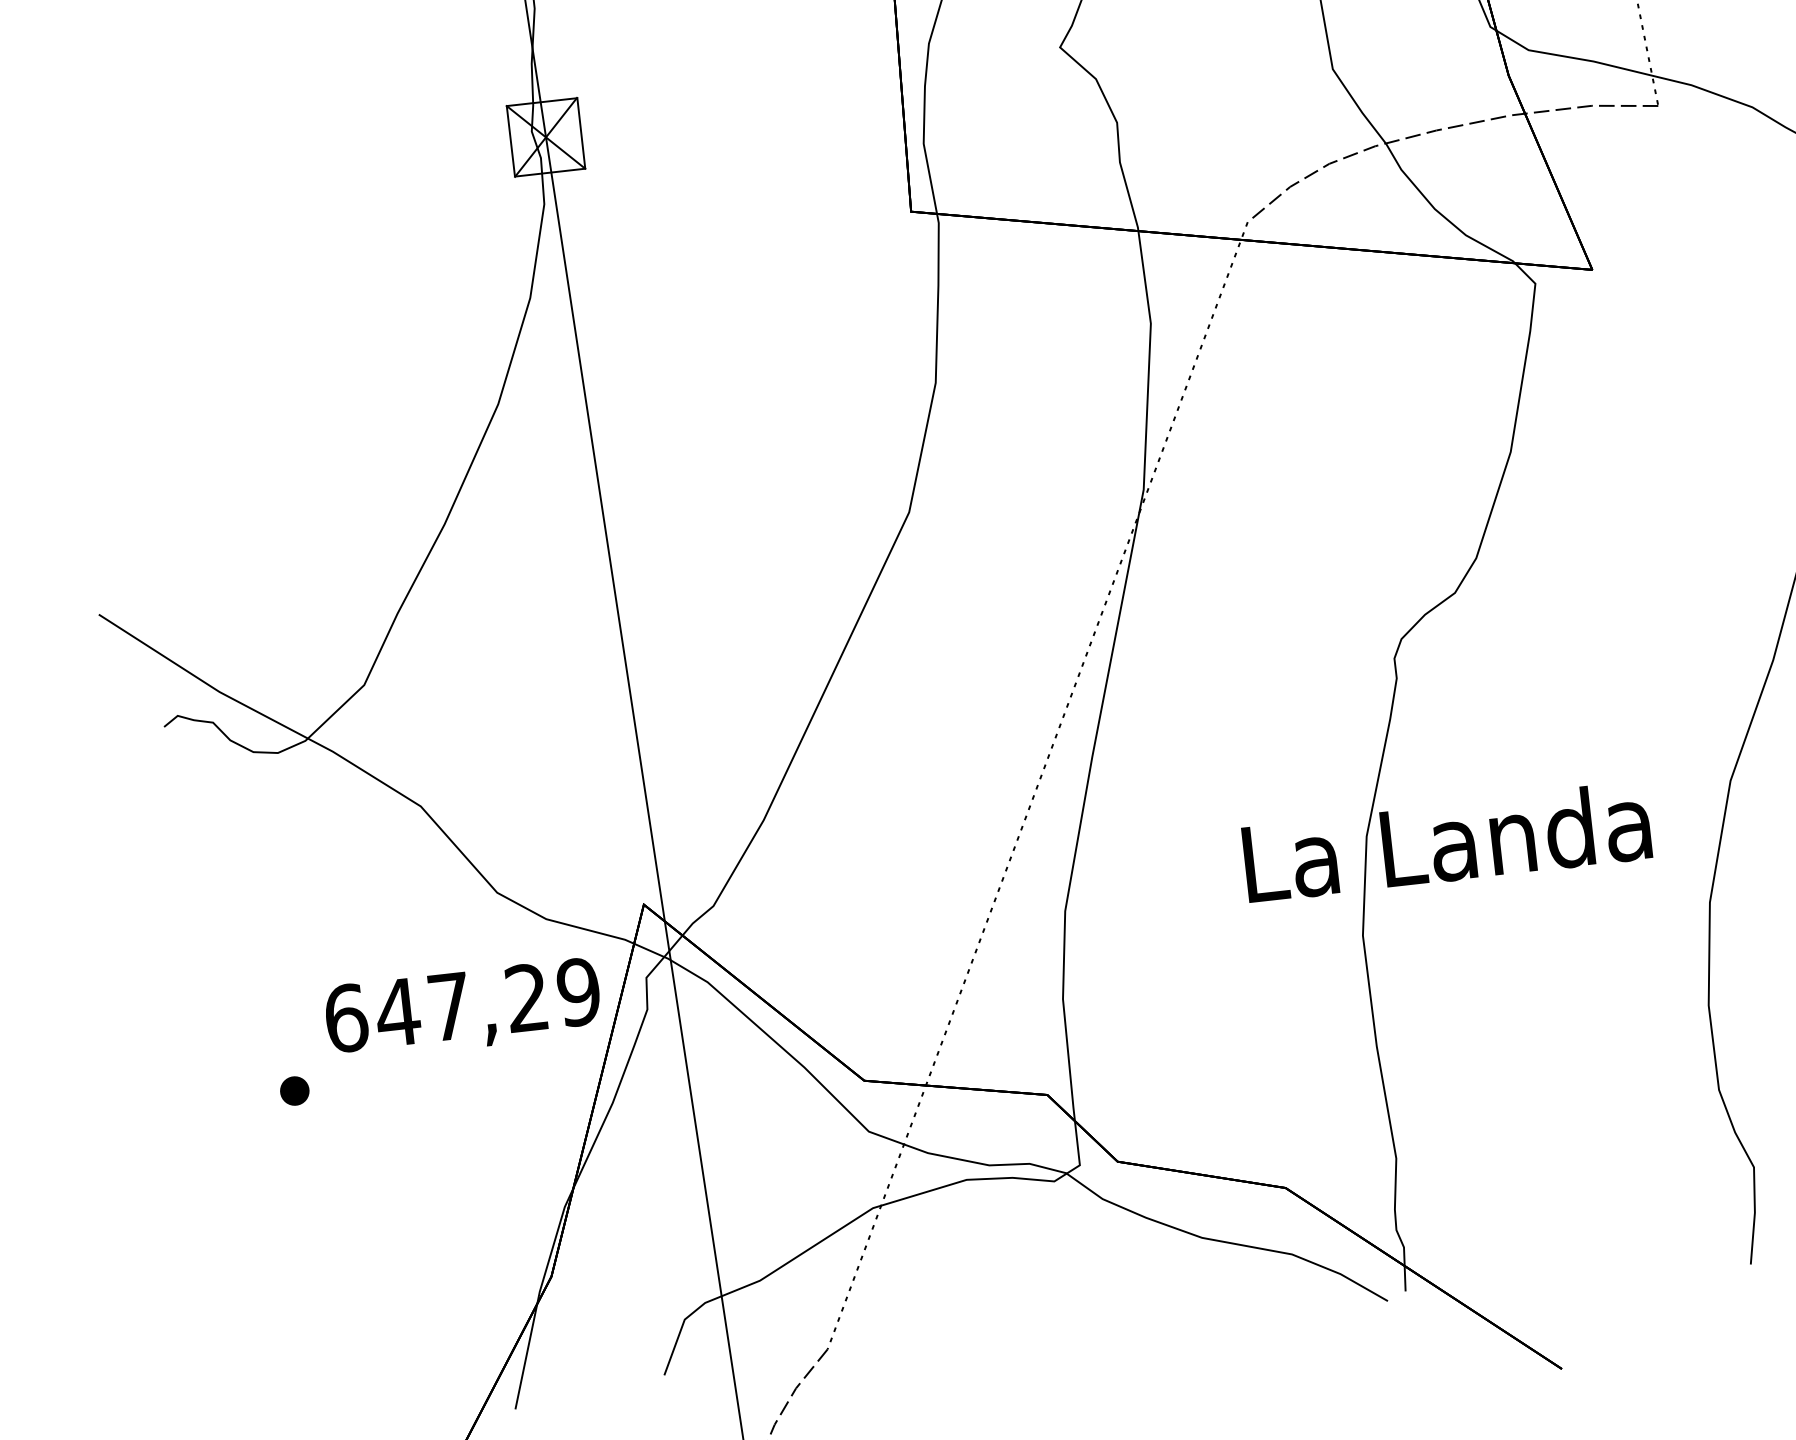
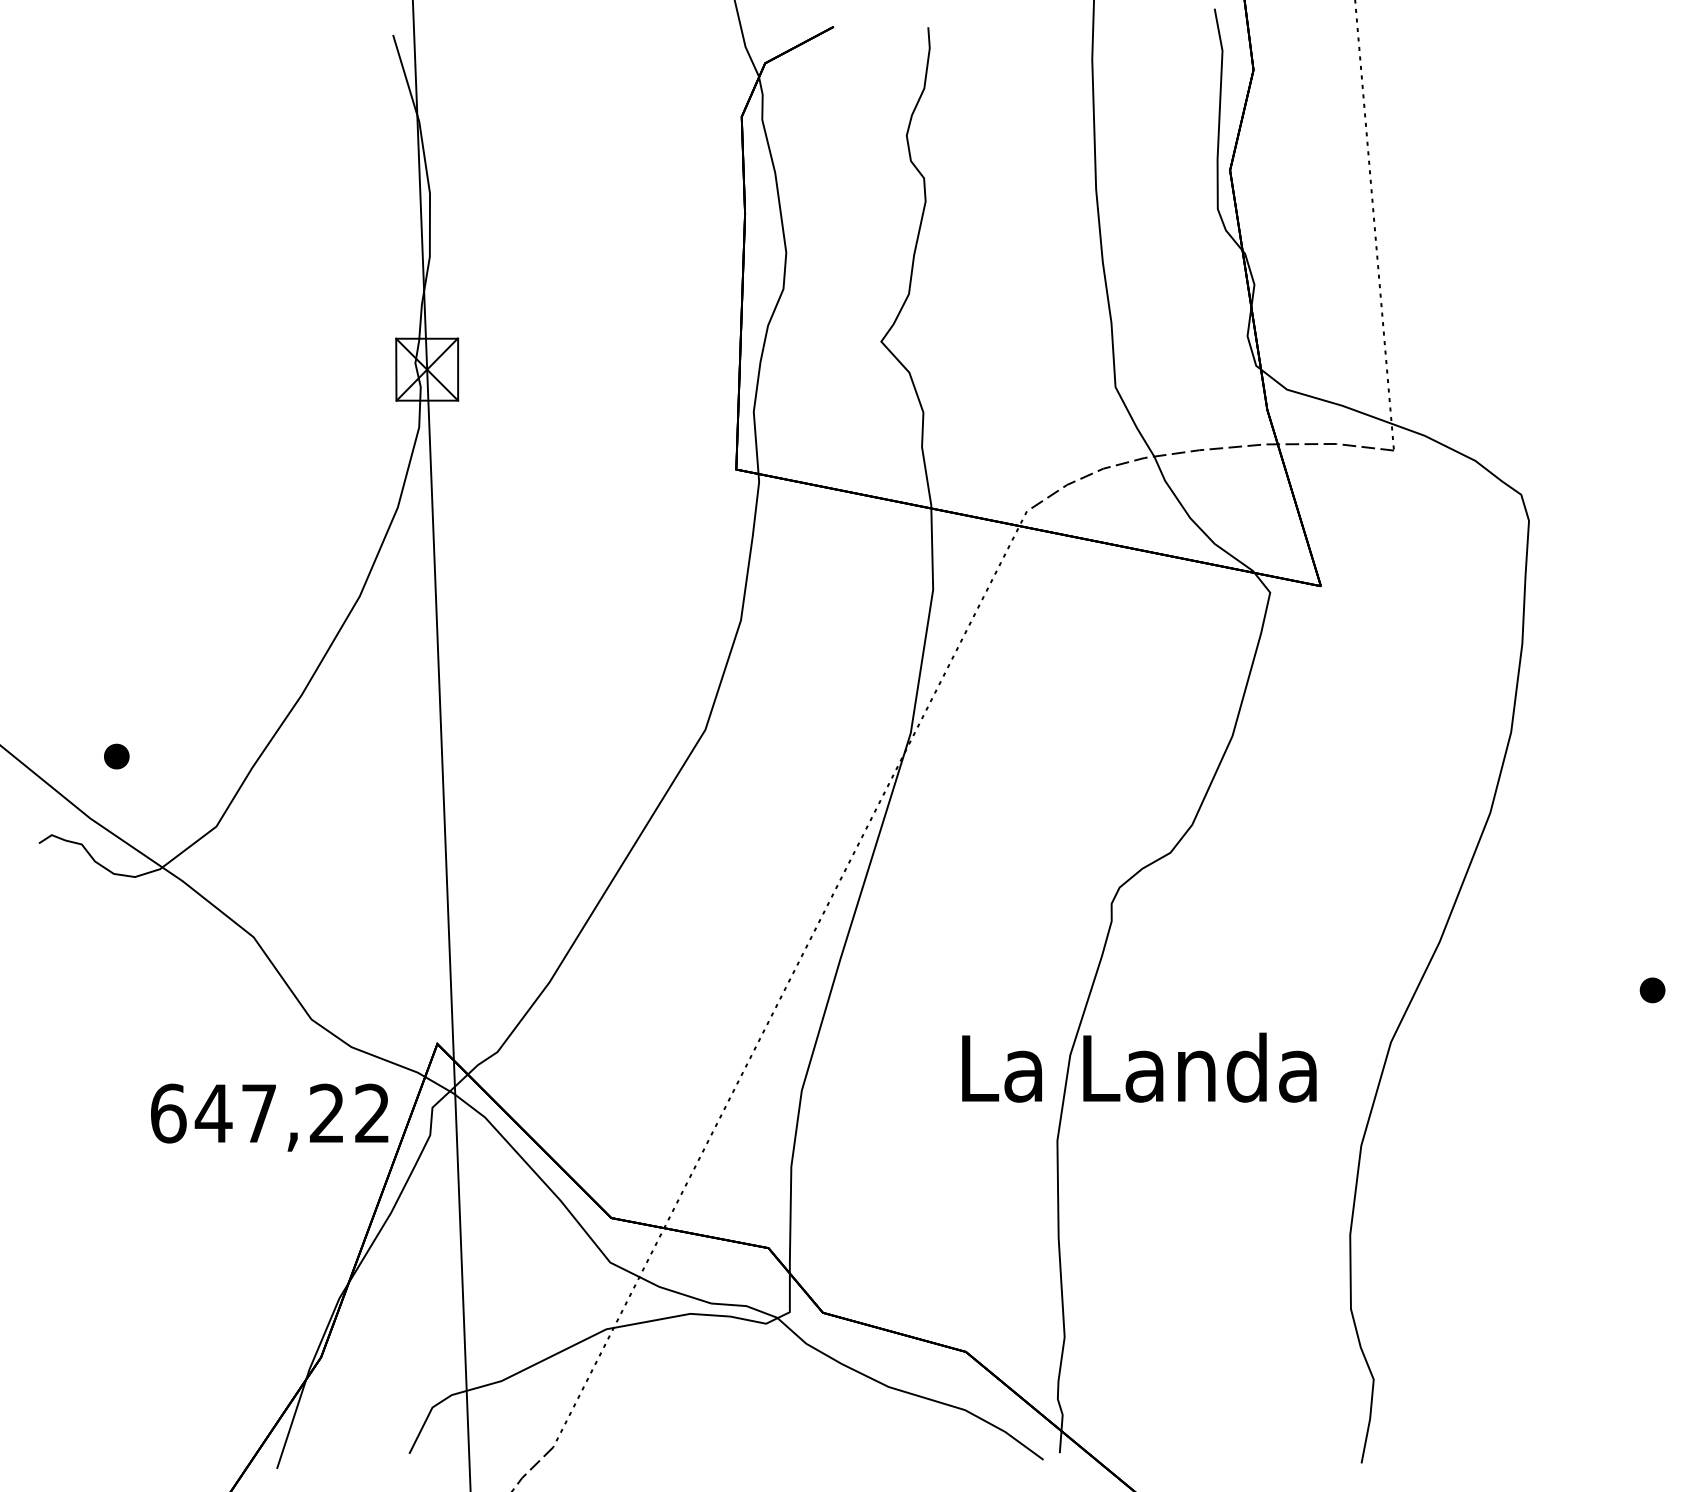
text: (578, 992) -> (372, 1113), 647,29 -> 647,22
part: (294, 1090) -> (116, 756), moved

